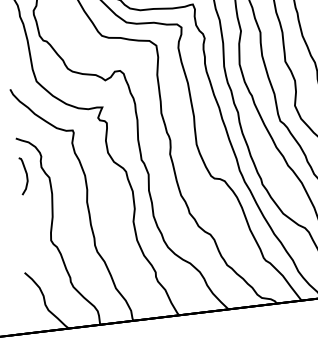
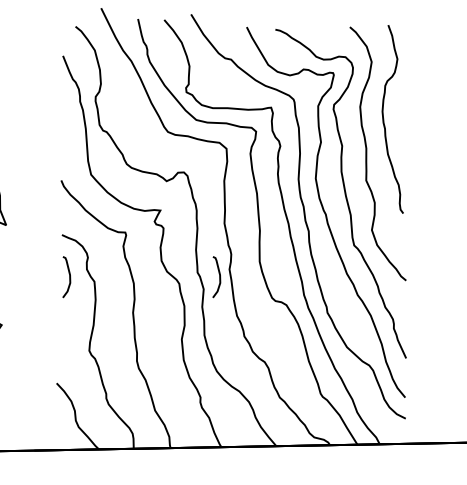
curve: (161, 162) -> (219, 277), added

